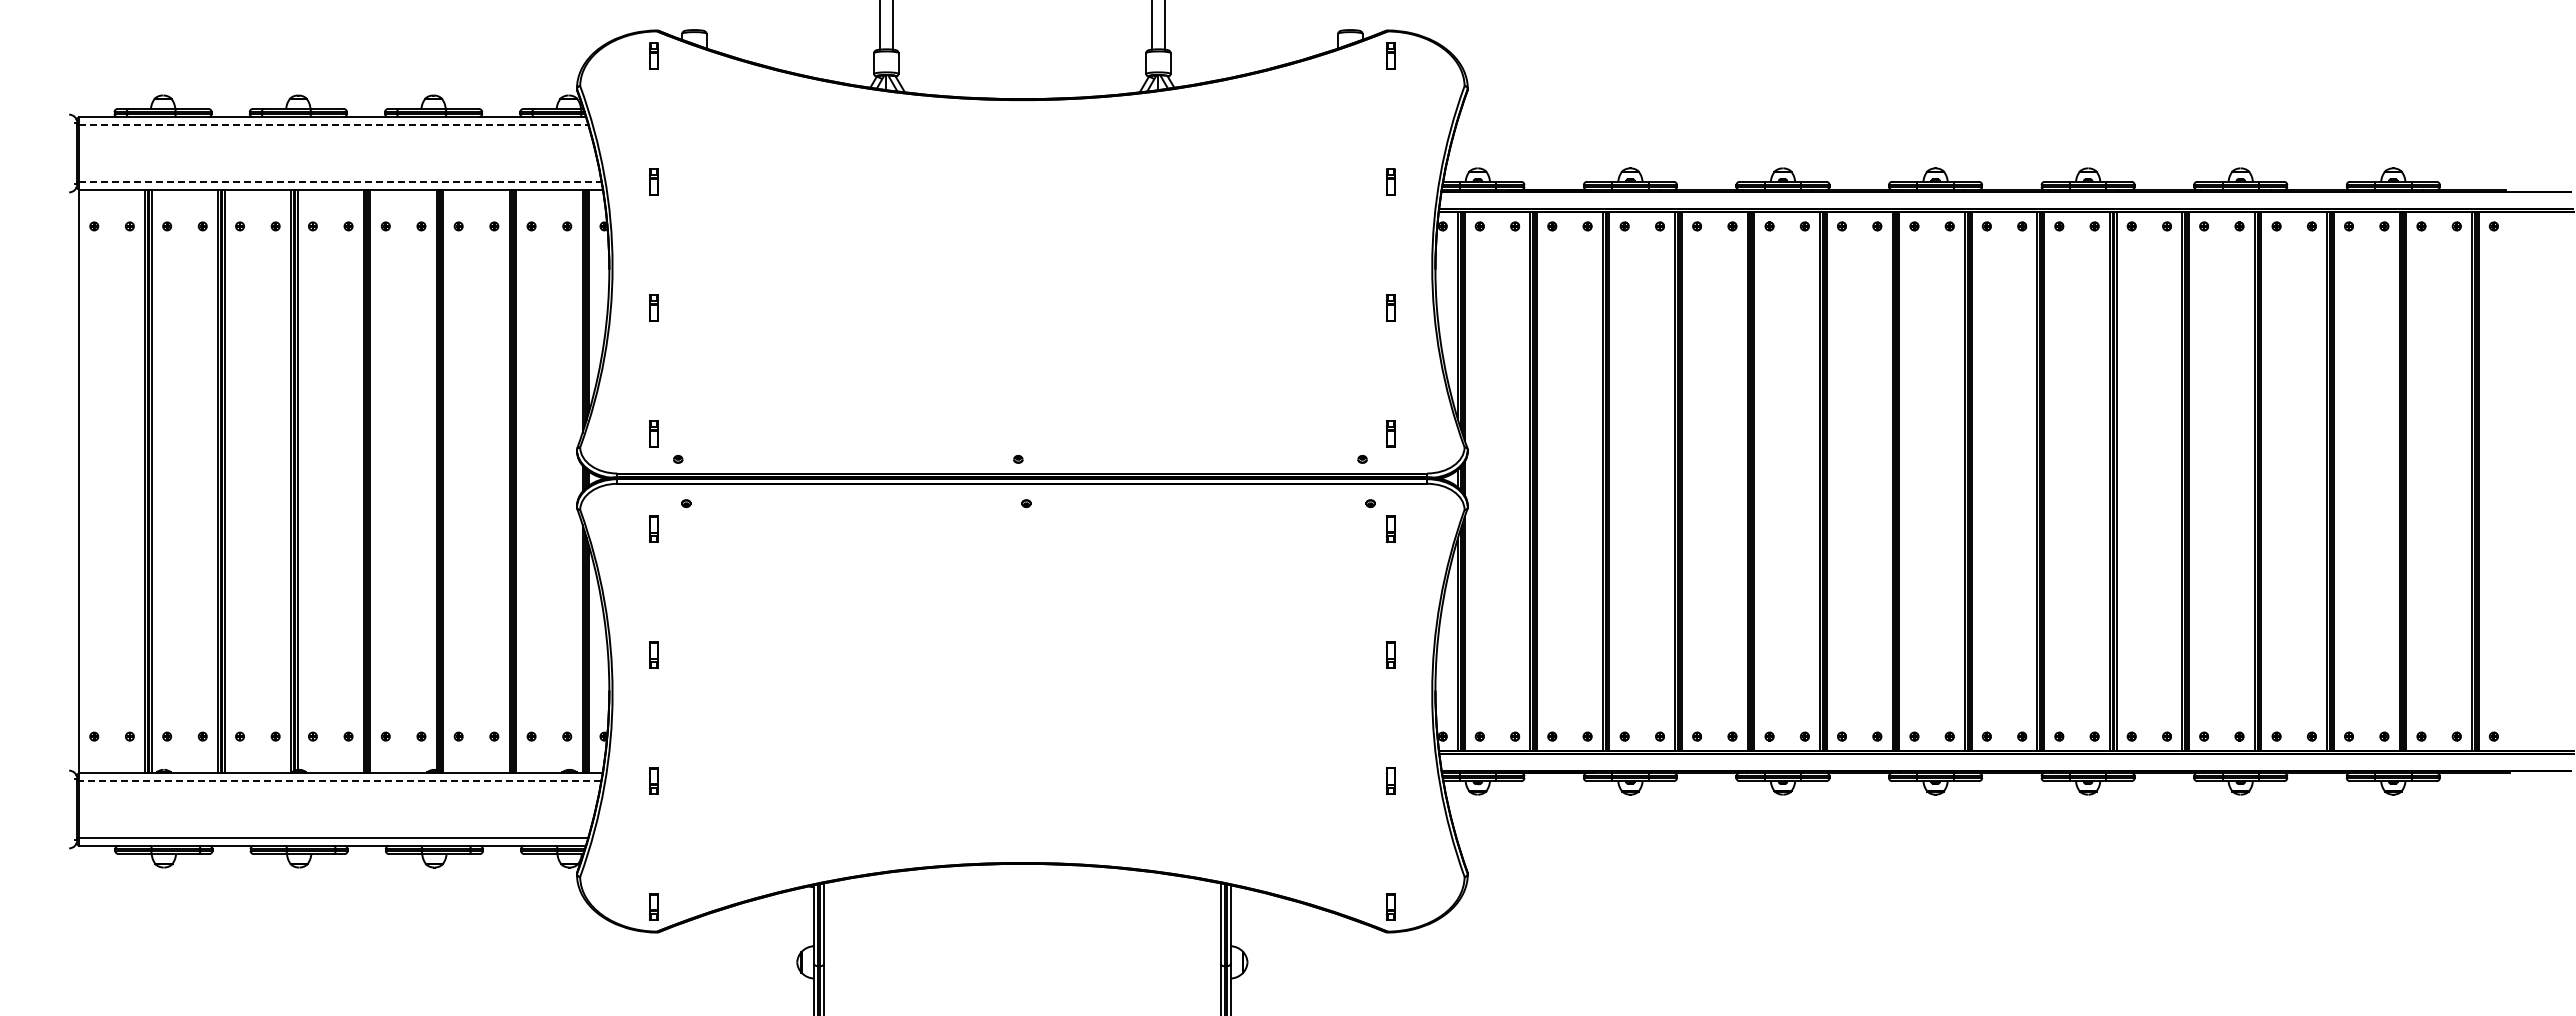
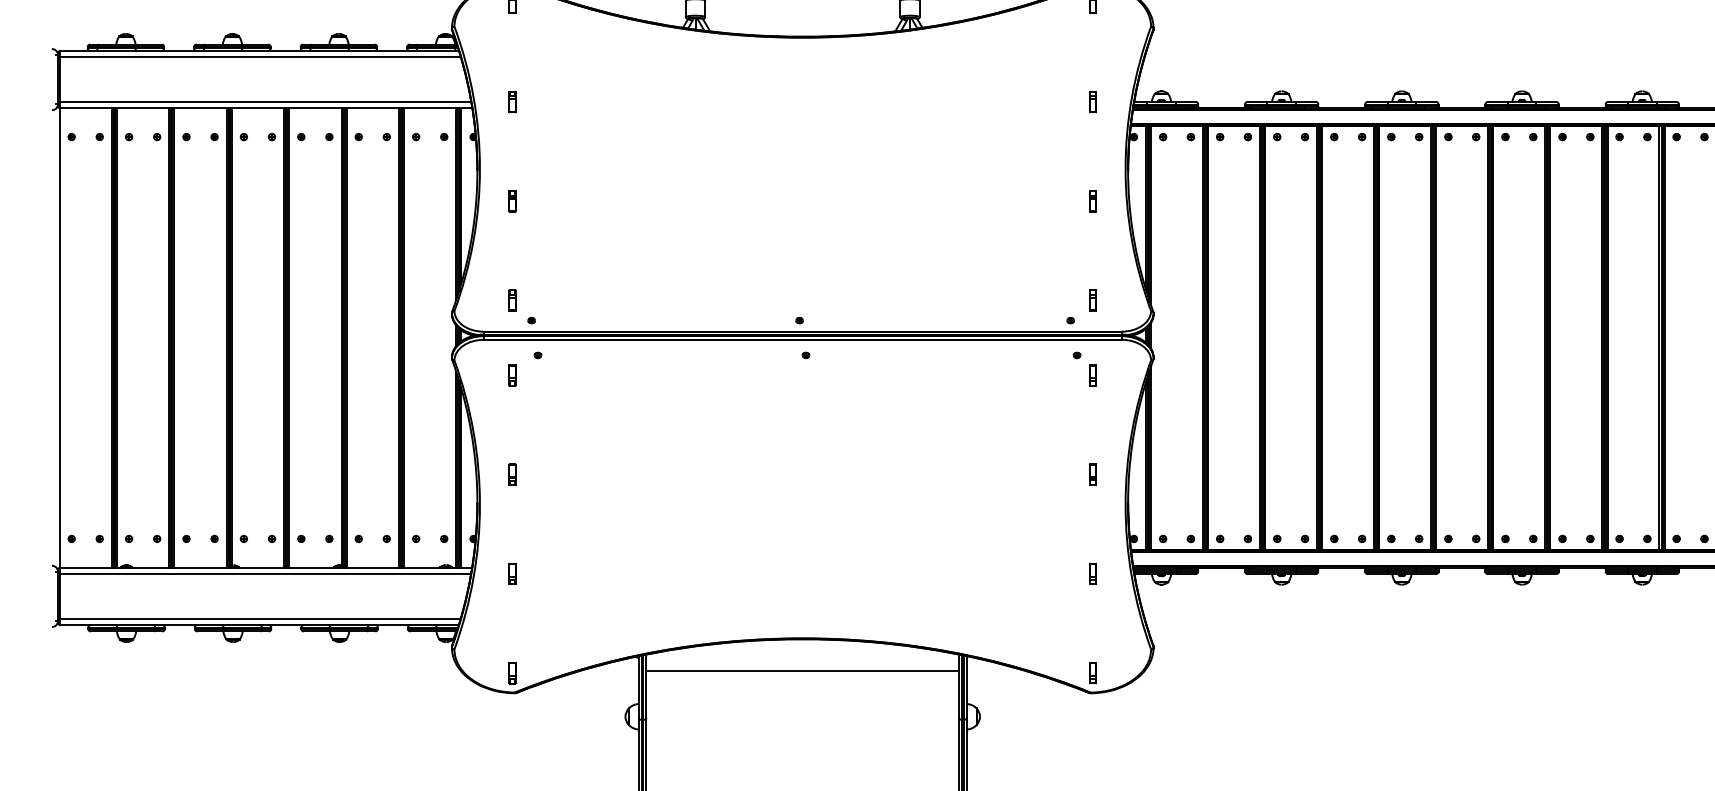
line: (333, 125) -> (260, 57), dashed -> solid
line: (340, 181) -> (265, 101), dashed -> solid
line: (339, 781) -> (264, 574), dashed -> solid
line: (1022, 904) -> (802, 671), added

